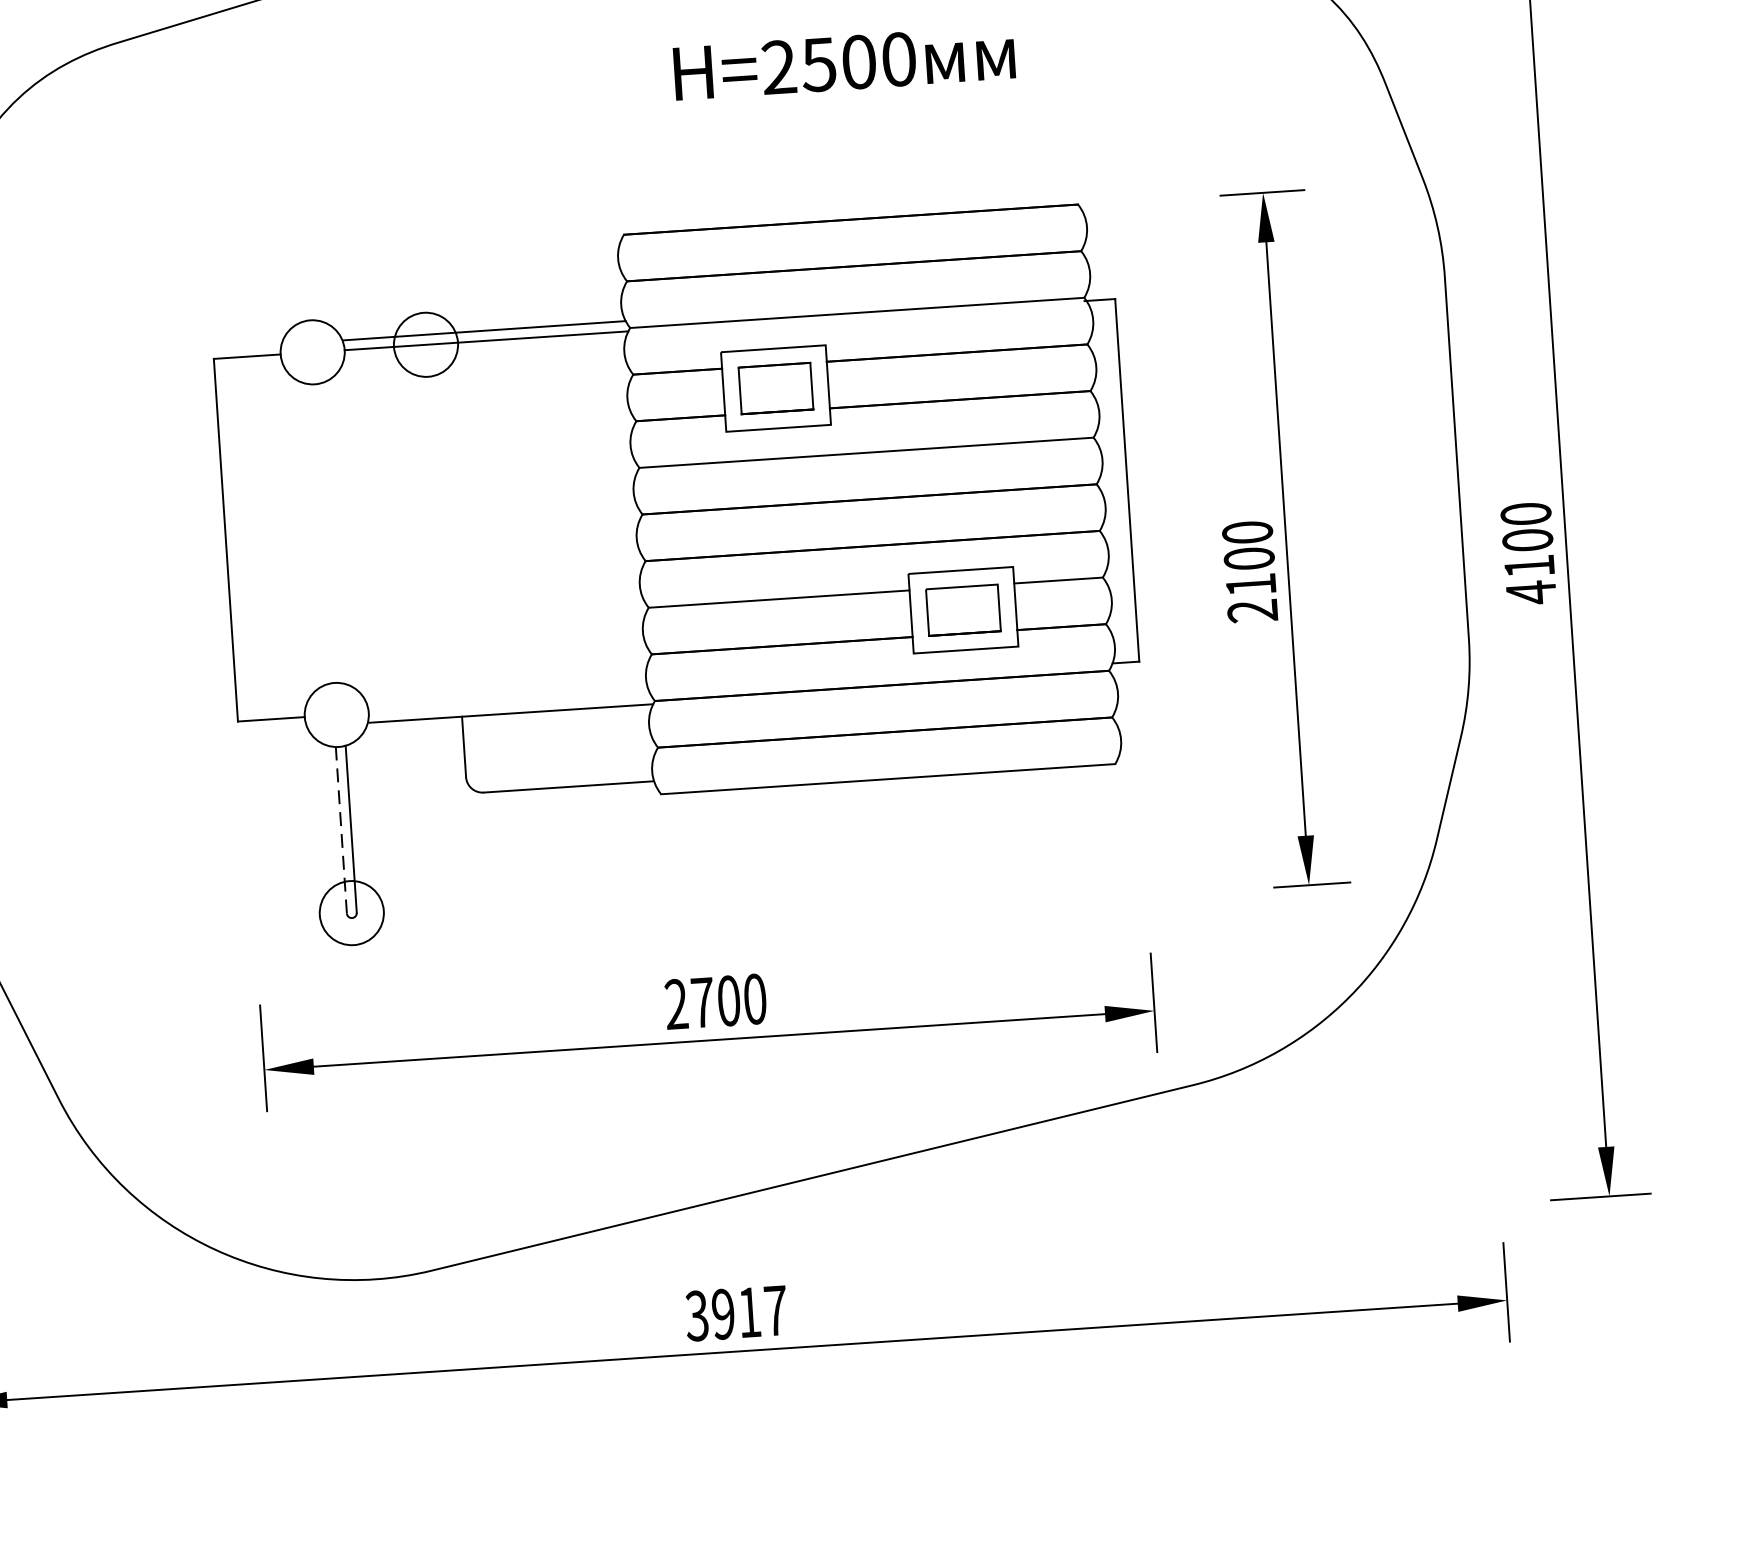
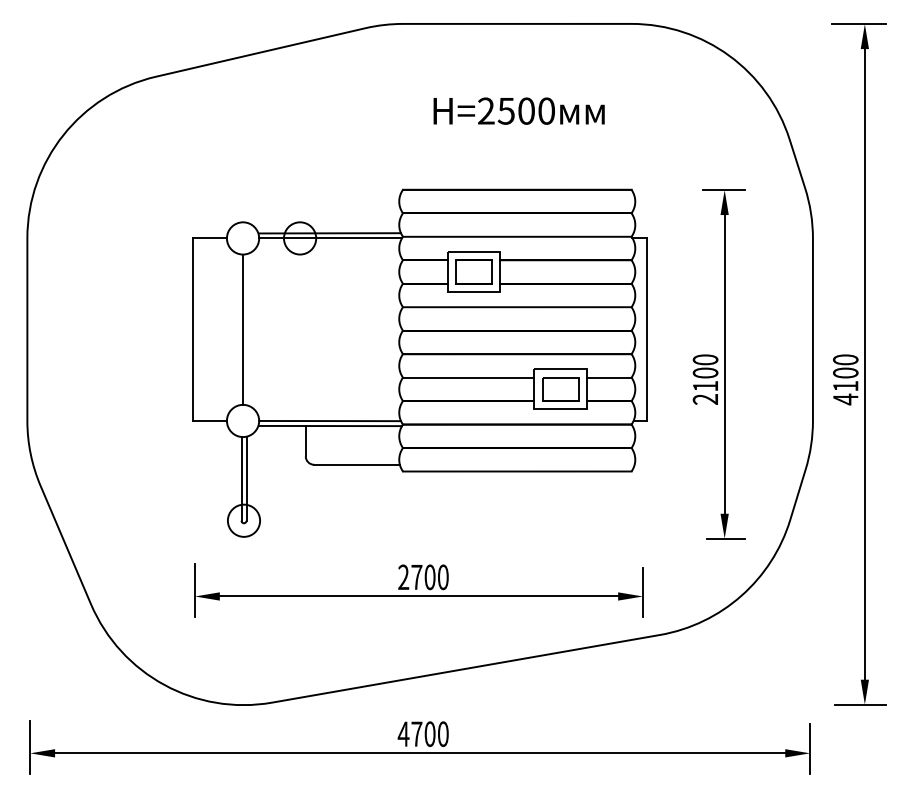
line: (325, 533) -> (243, 329), added
line: (510, 702) -> (330, 420), added
line: (341, 829) -> (241, 478), dashed -> solid
text: (734, 1312) -> (422, 733), 3917 -> 4700

